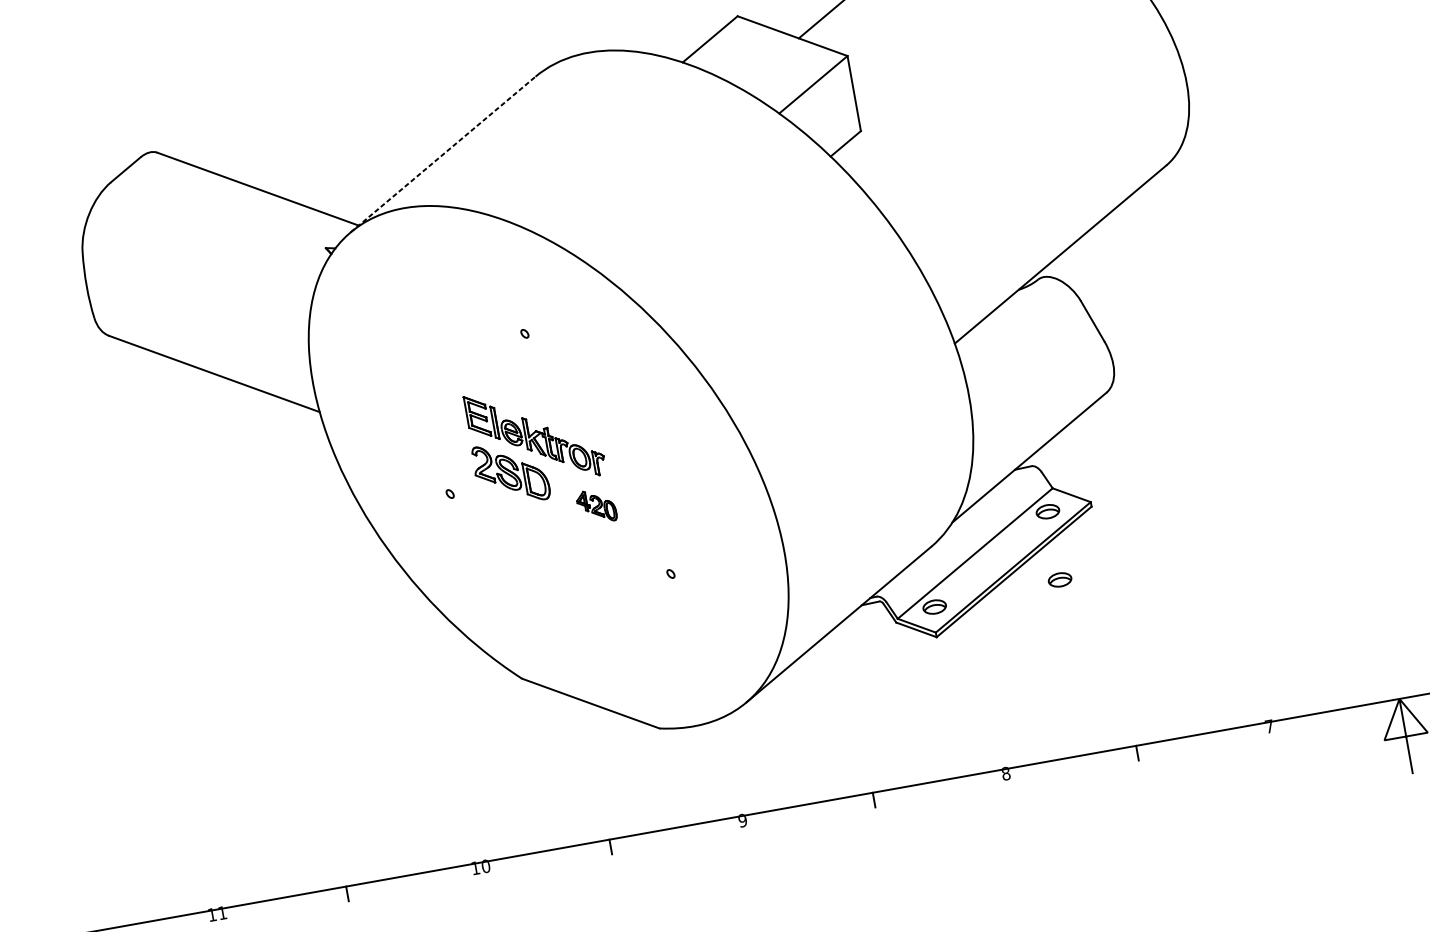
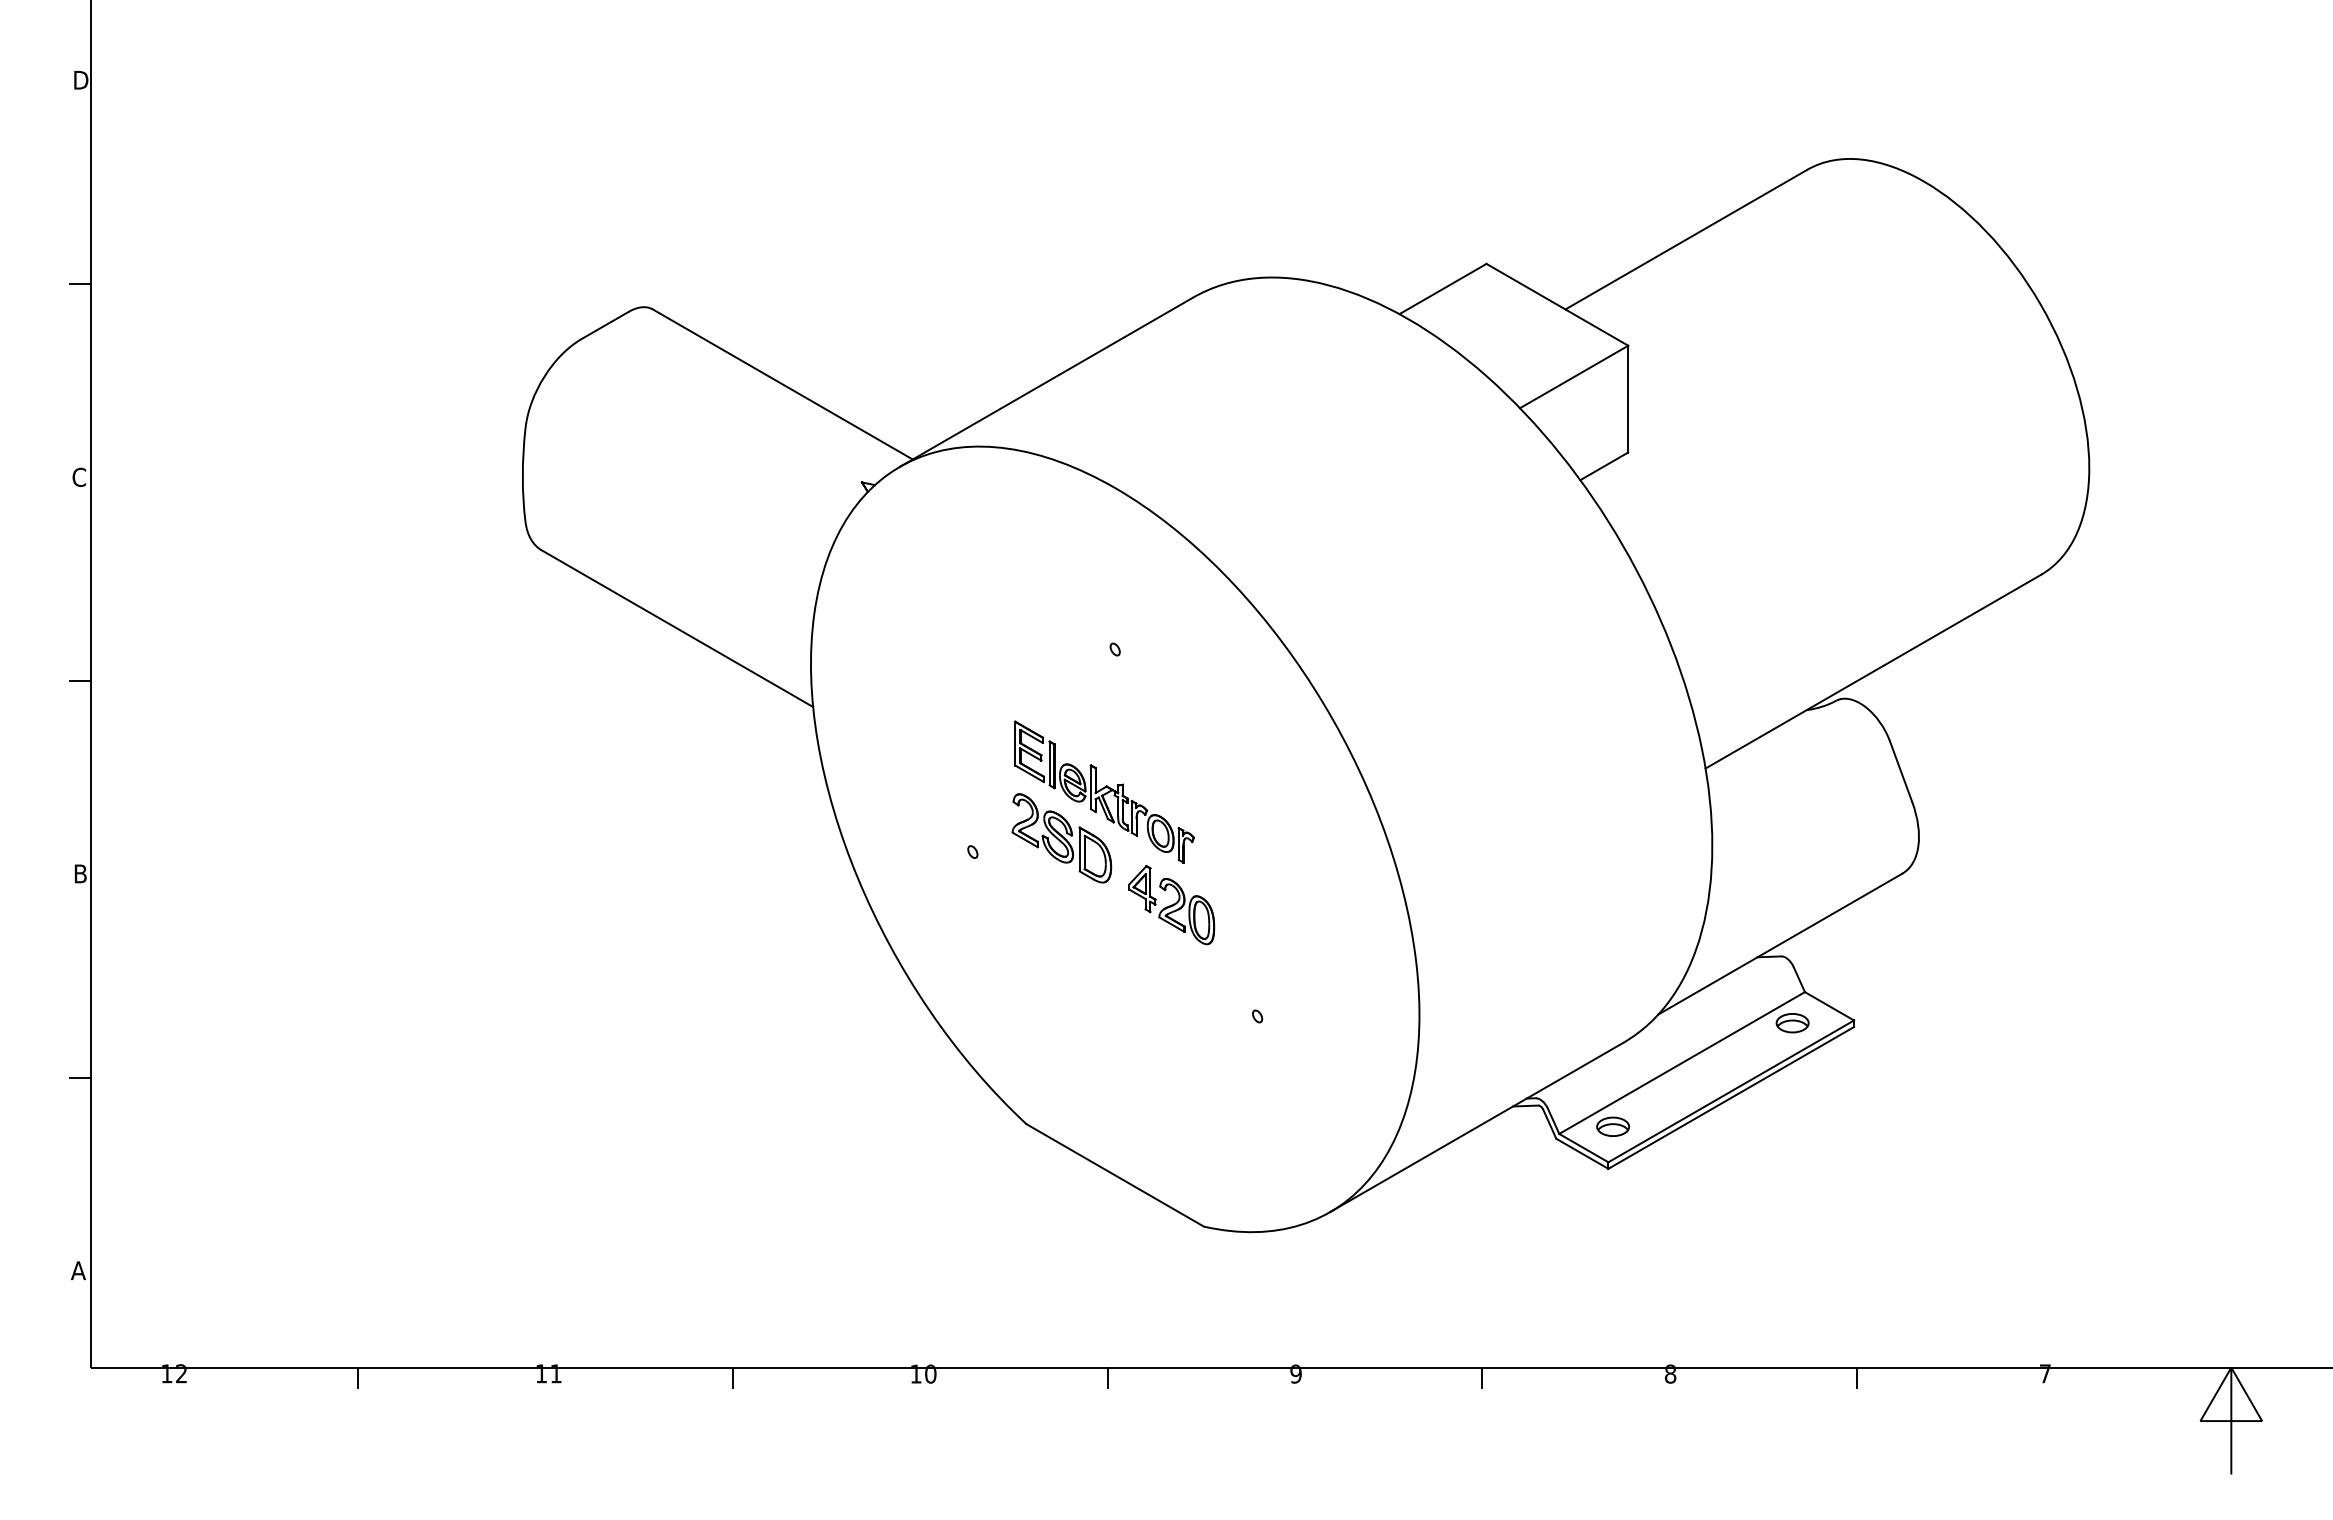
line: (443, 154) -> (1046, 381), dashed -> solid
part: (596, 506) -> (1171, 905), size x1.67
part: (1060, 580) -> (1792, 1120), removed

